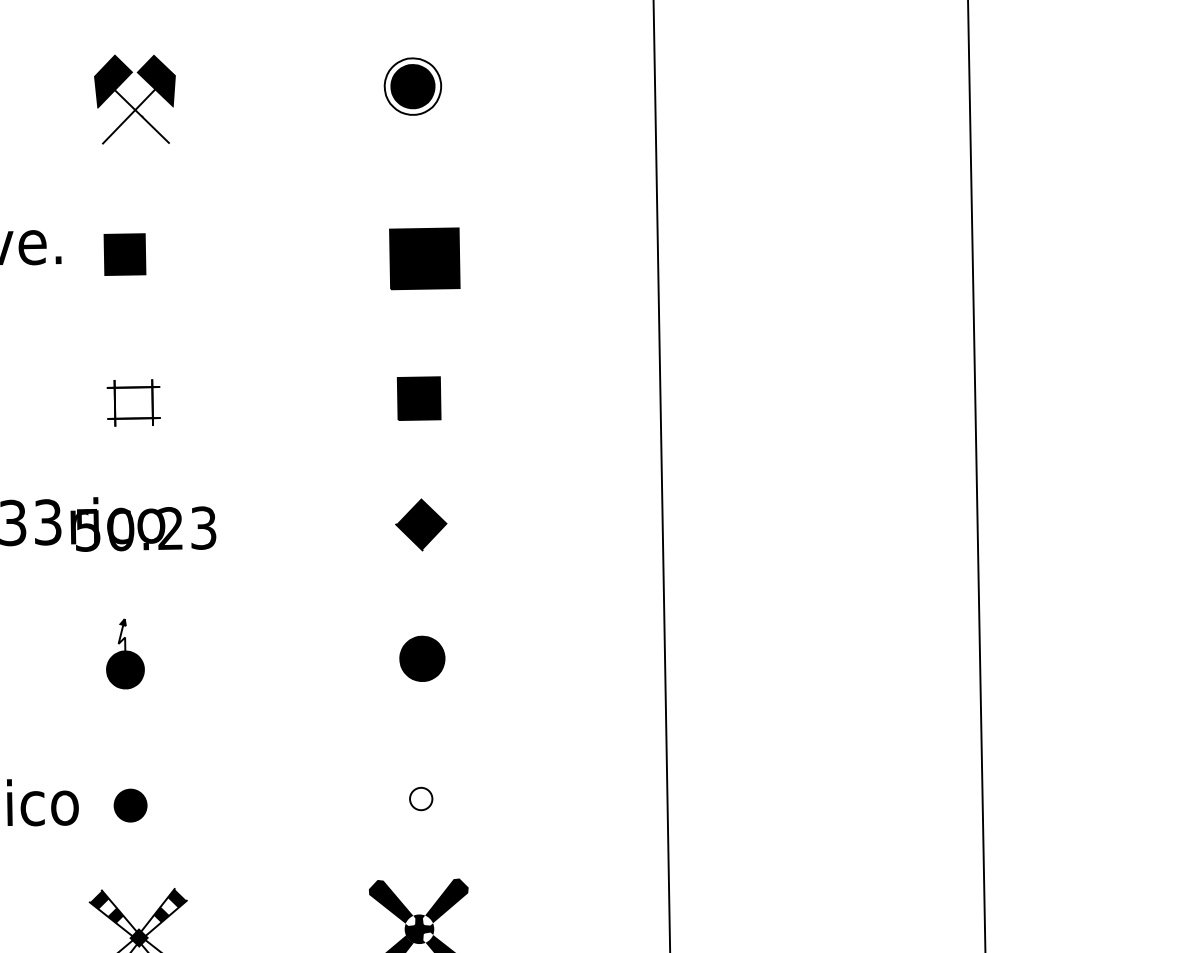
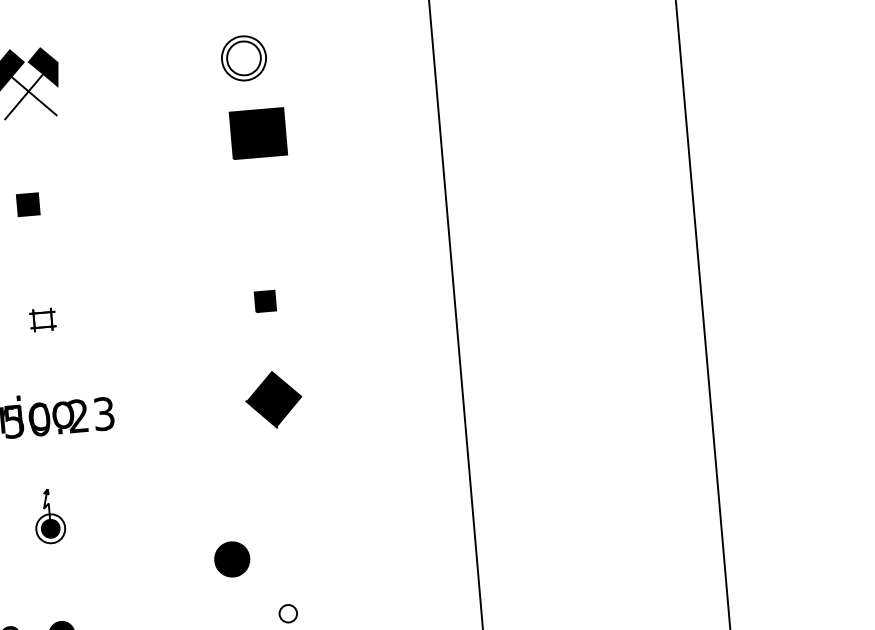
fill: (412, 86) -> (243, 58), removed
part: (124, 254) -> (27, 204), size x0.7
part: (424, 258) -> (258, 133), moved
part: (418, 398) -> (264, 301), size x0.6
part: (133, 402) -> (42, 319), size x0.6
part: (421, 524) -> (273, 399), size x1.4
part: (422, 658) -> (232, 559), moved
fill: (125, 669) -> (50, 528), removed

